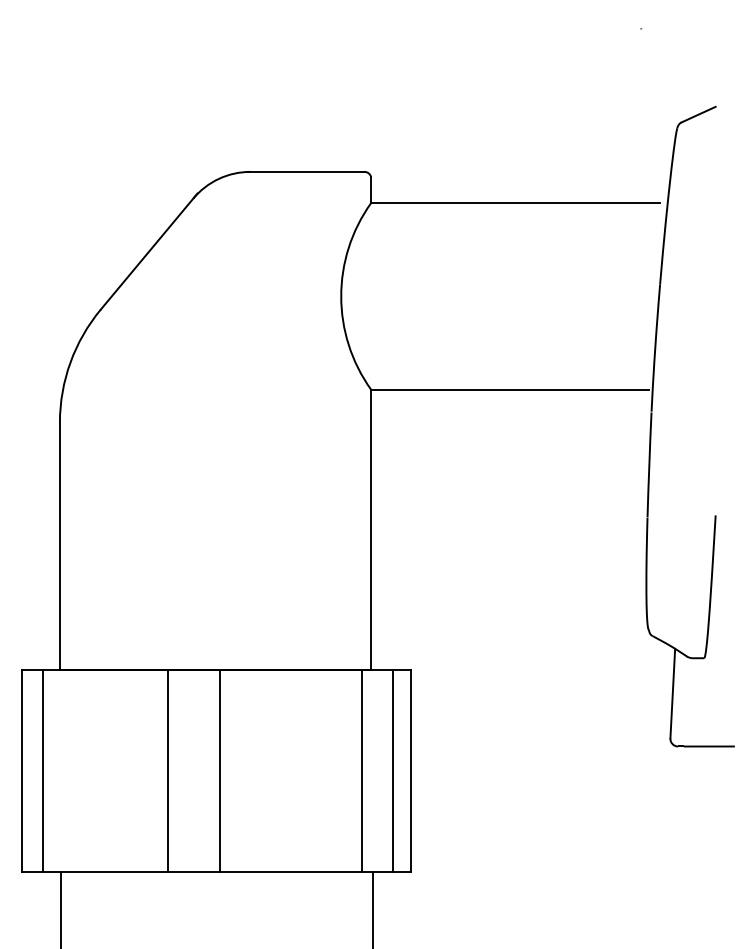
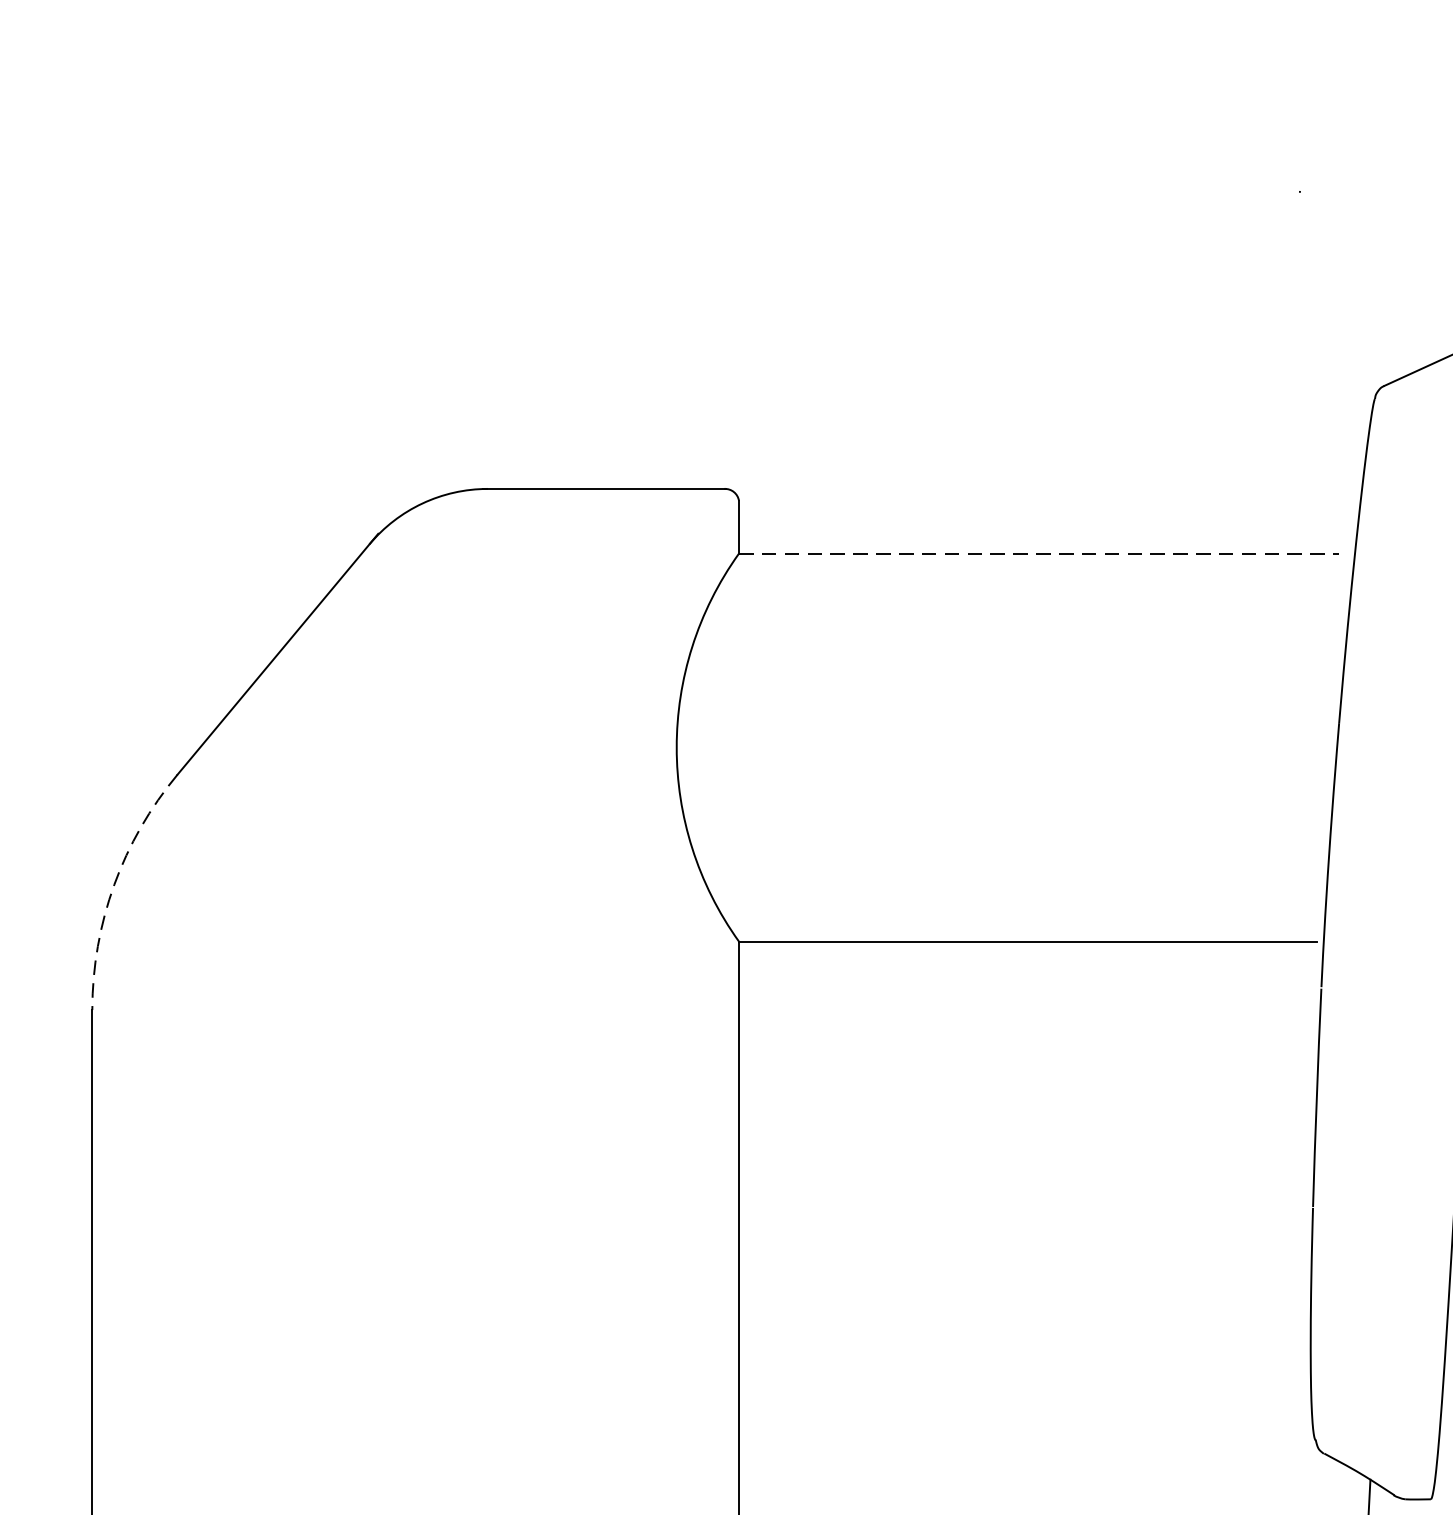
line: (516, 203) -> (1040, 554), solid -> dashed
arc: (70, 362) -> (114, 884), solid -> dashed

